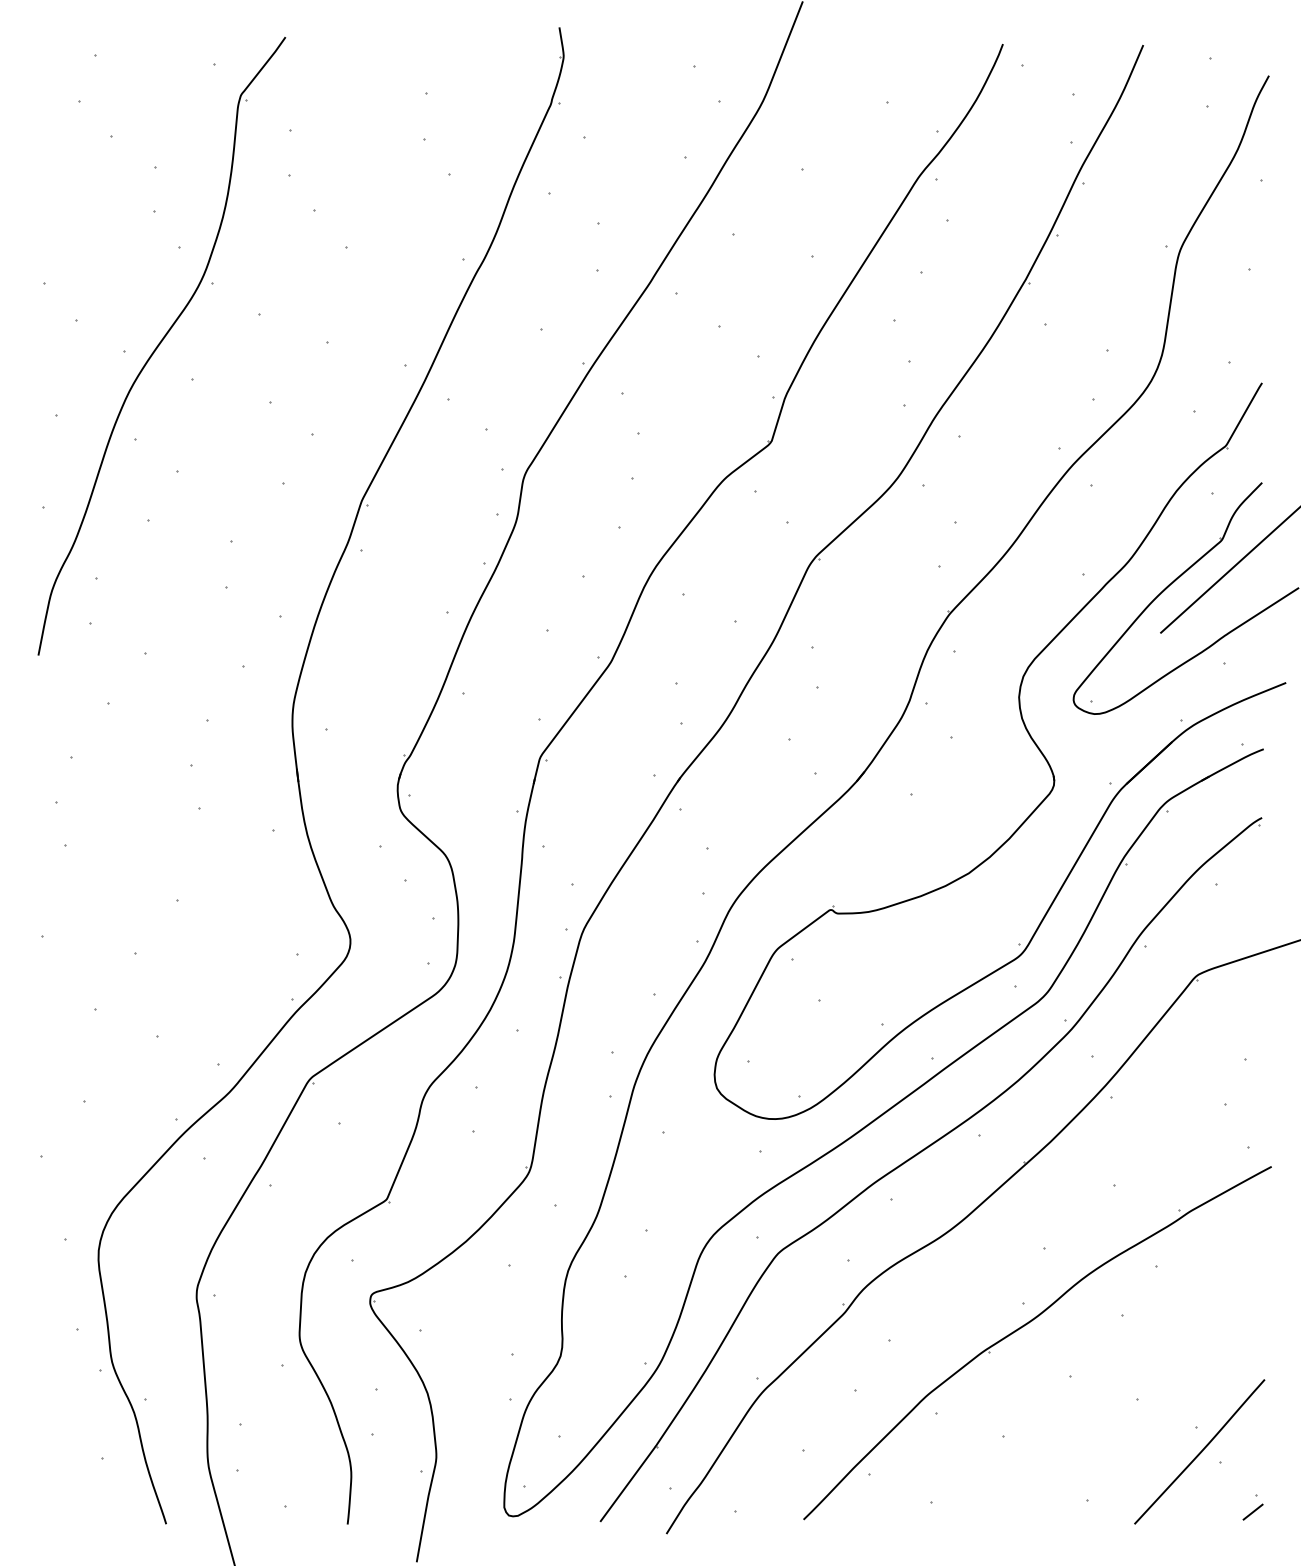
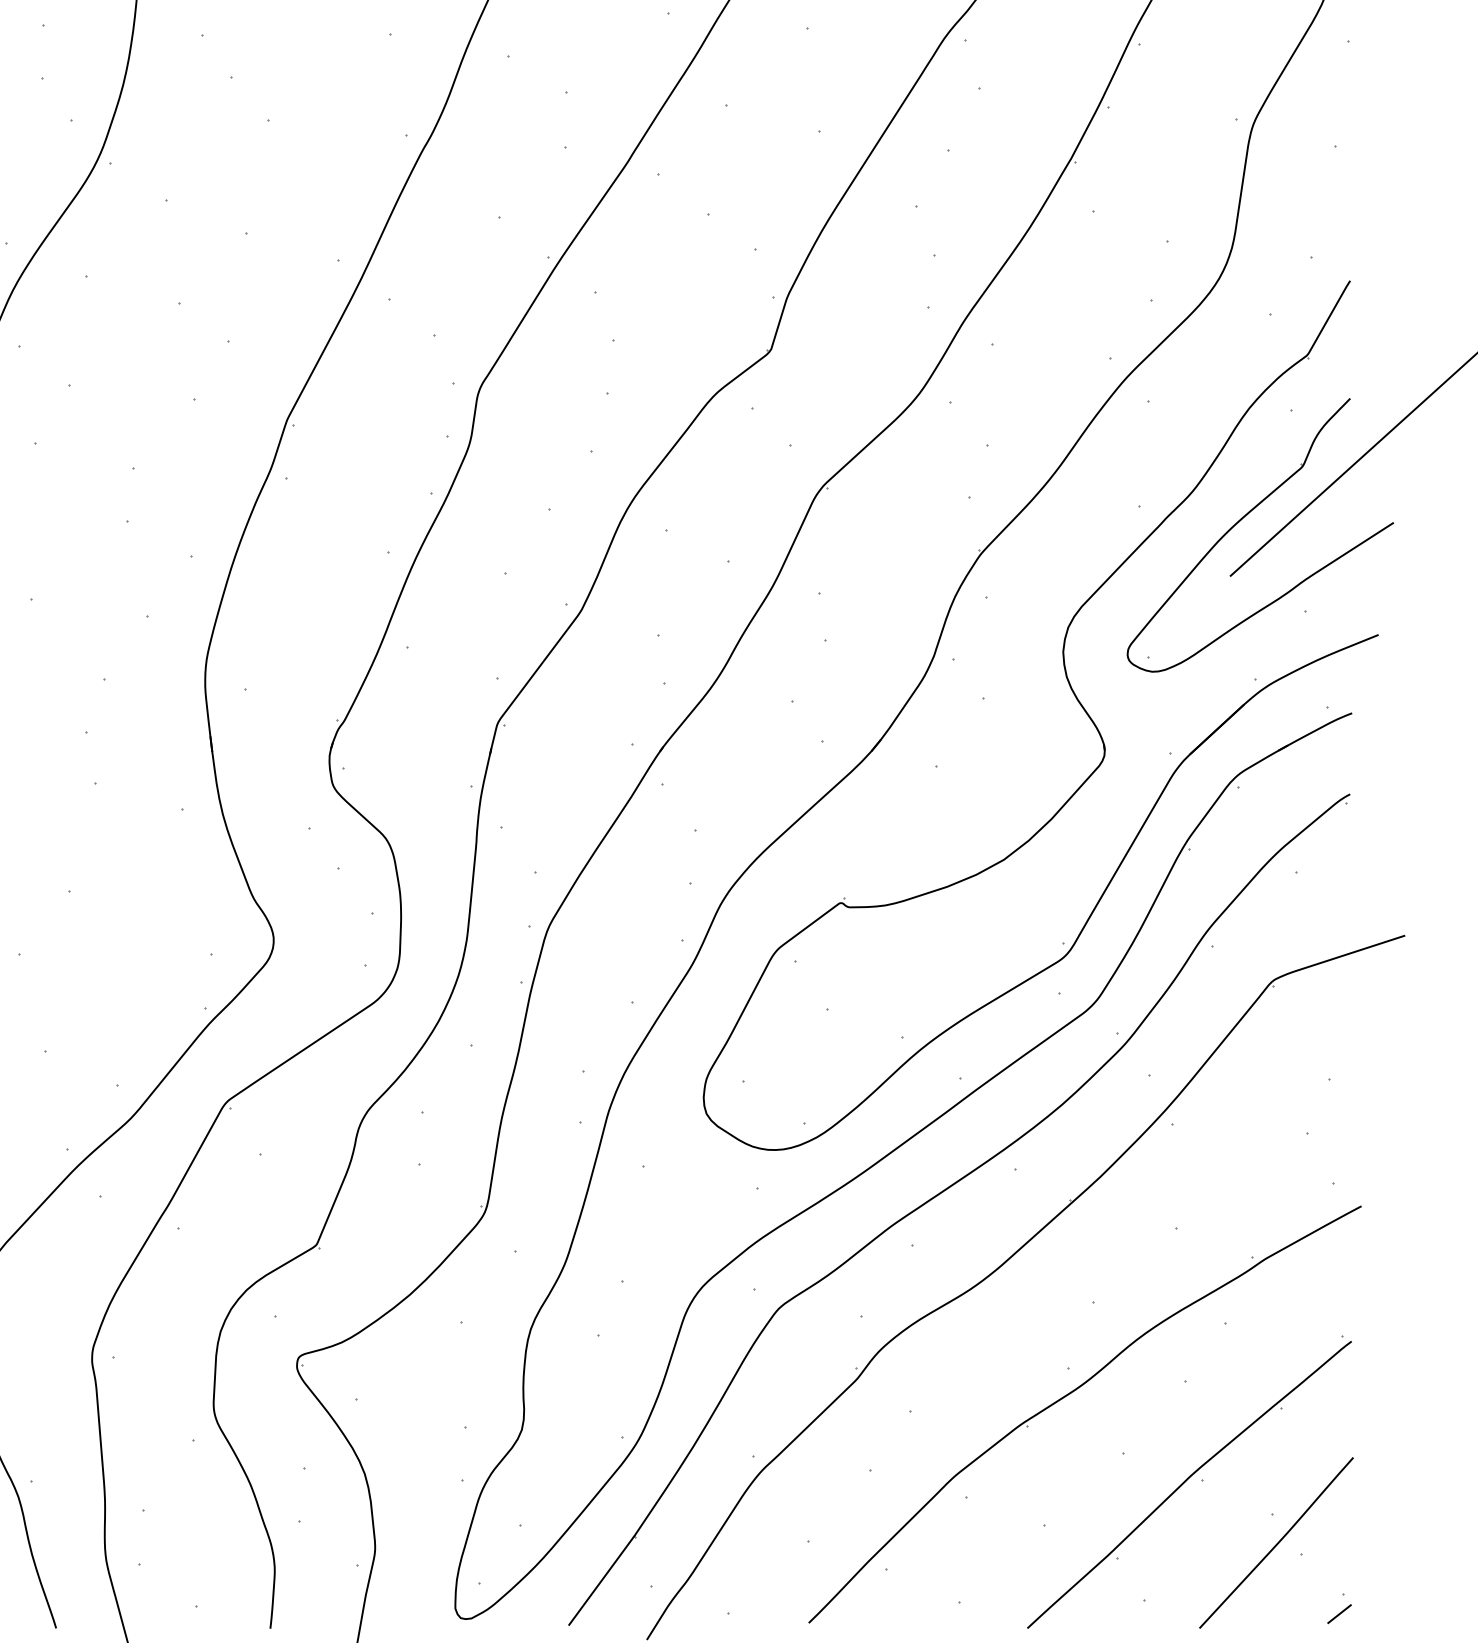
part: (1125, 1400) -> (1188, 1482), added

